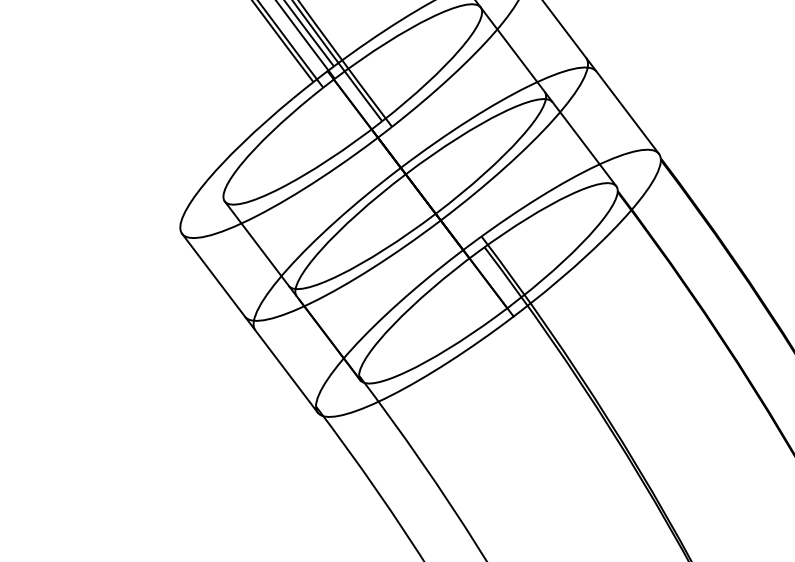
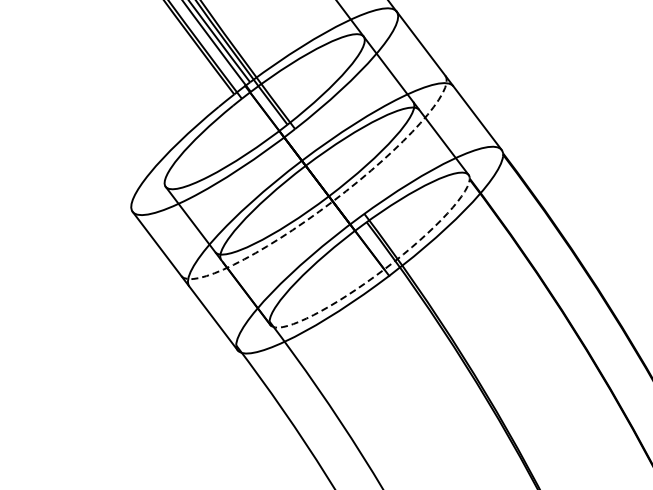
arc: (440, 220) -> (332, 201), solid -> dashed
arc: (503, 310) -> (381, 271), solid -> dashed

